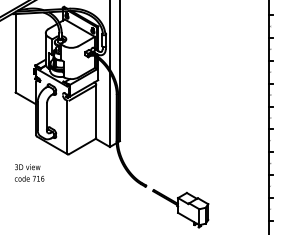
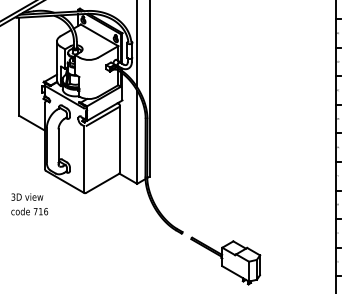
text: (29, 173) -> (29, 204), moved

